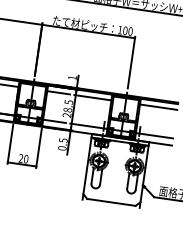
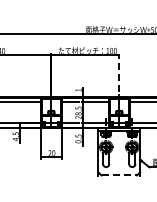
line: (131, 63) -> (119, 73), solid -> dashed
line: (111, 202) -> (119, 175), solid -> dashed

